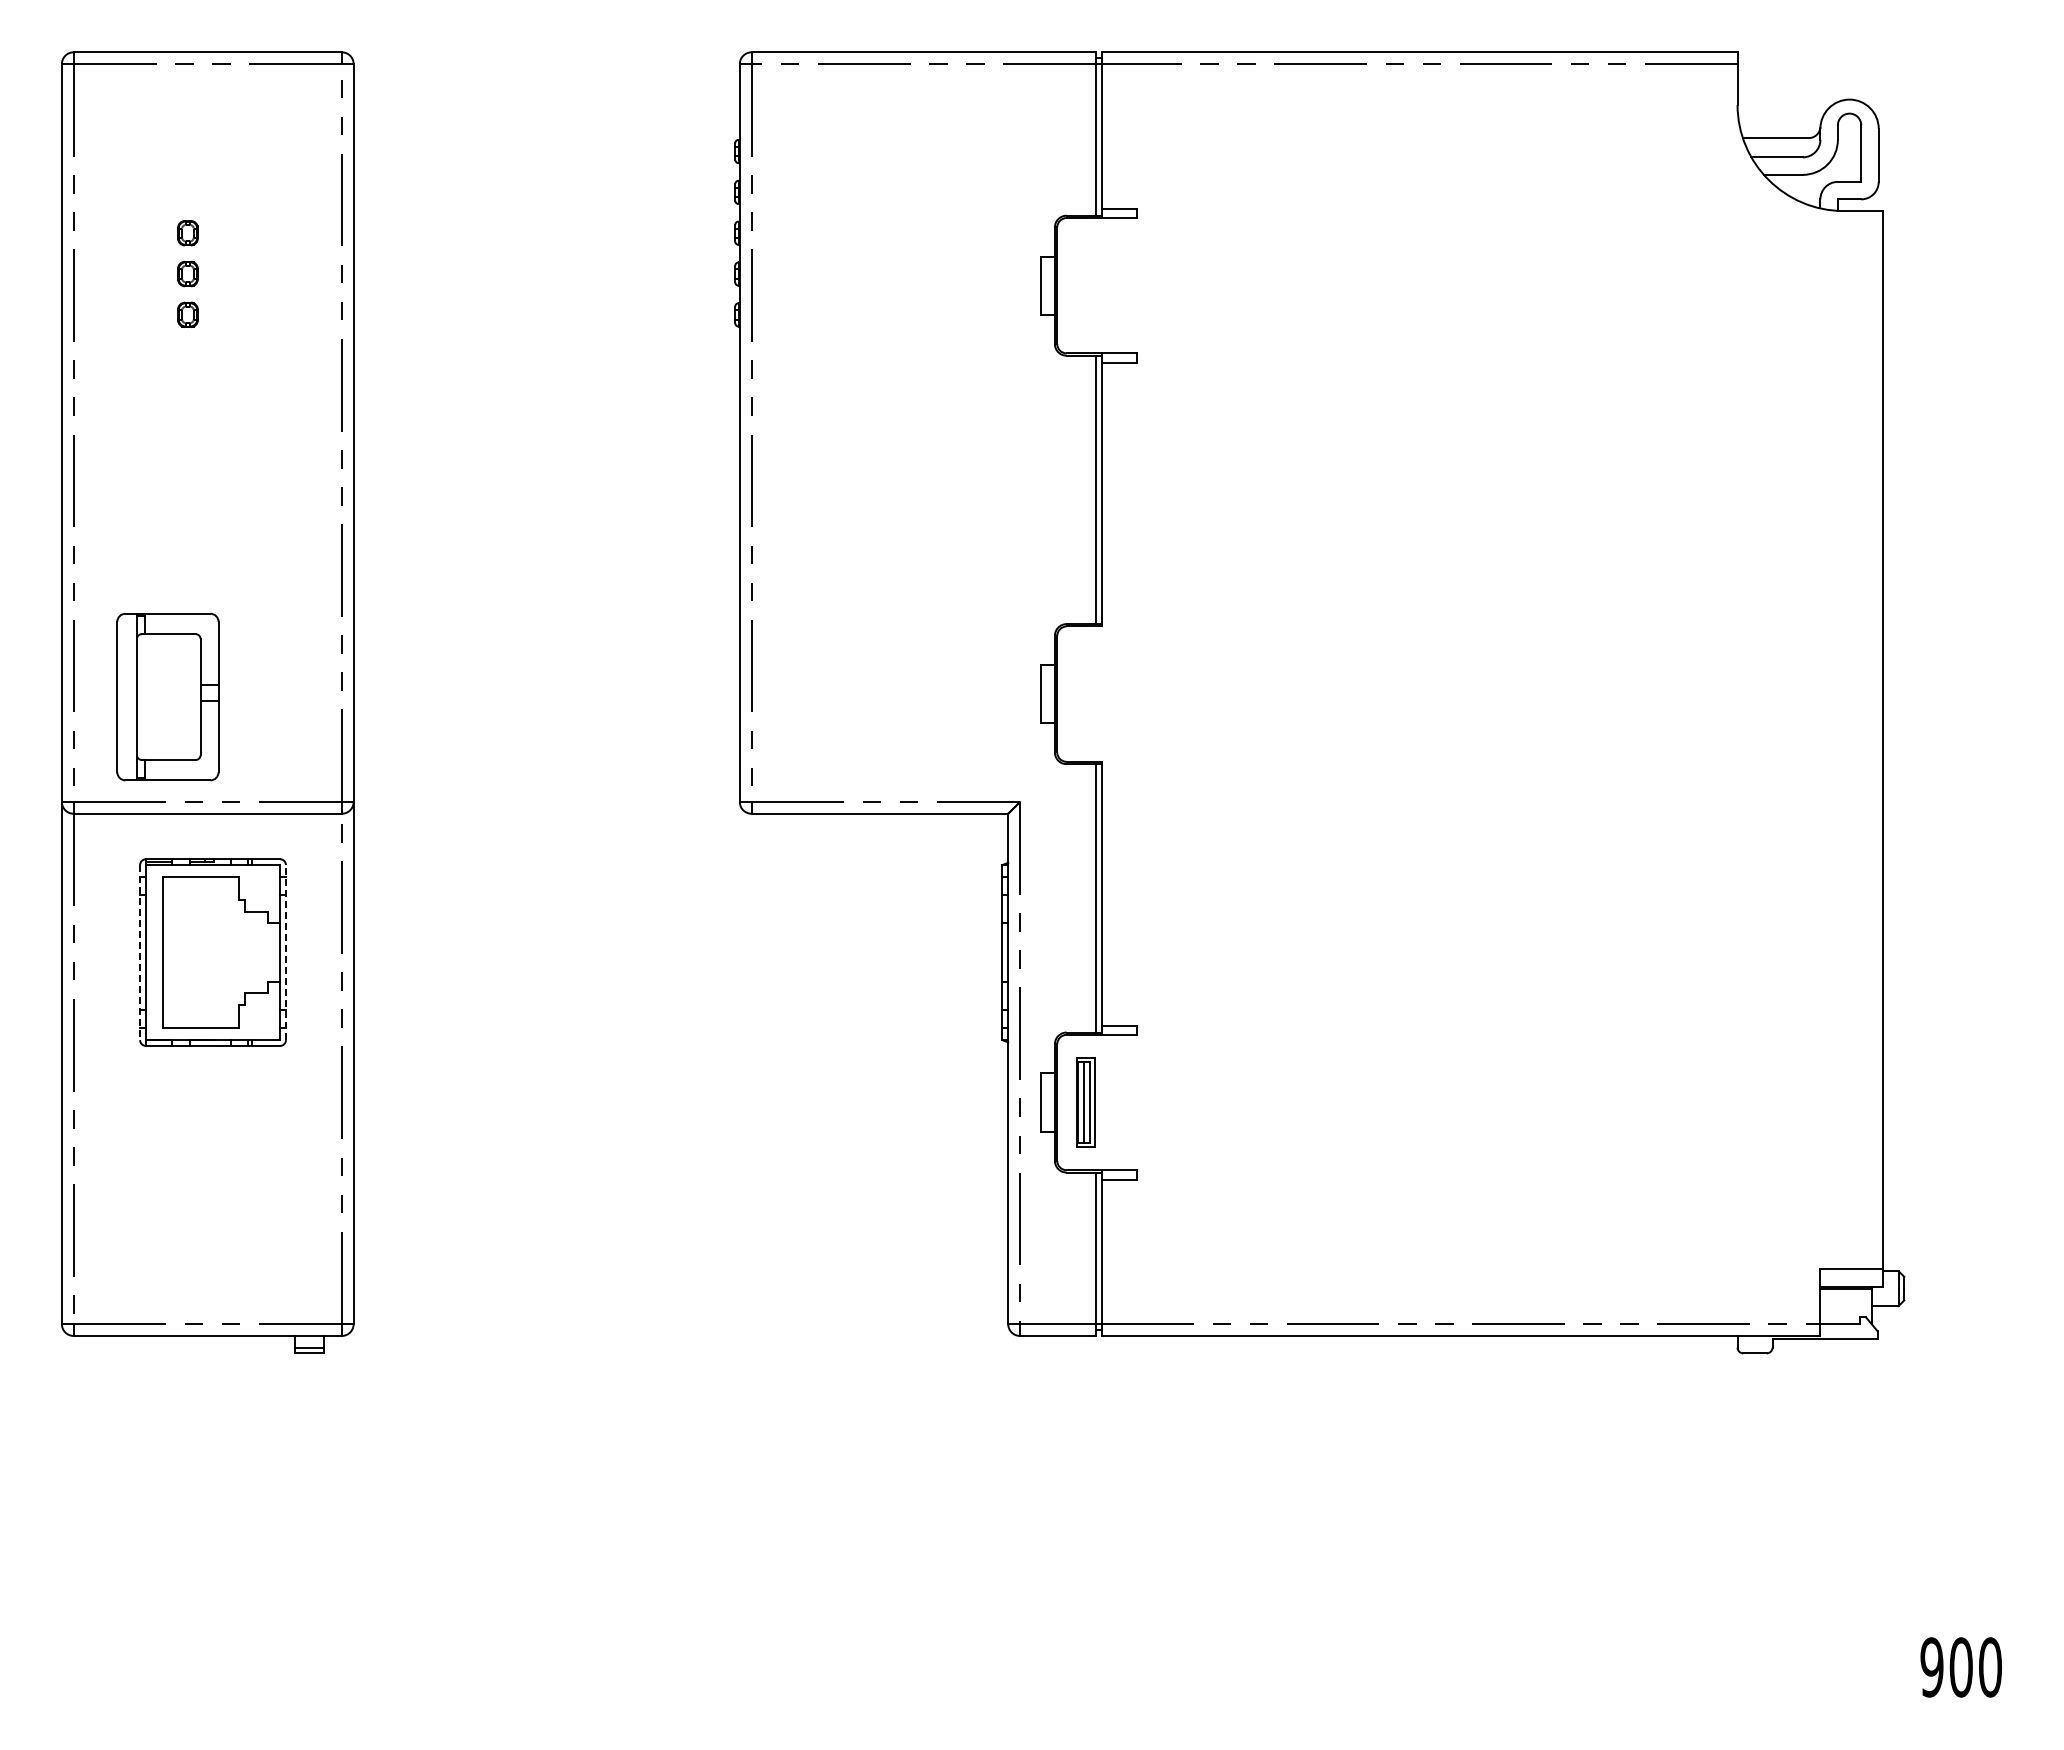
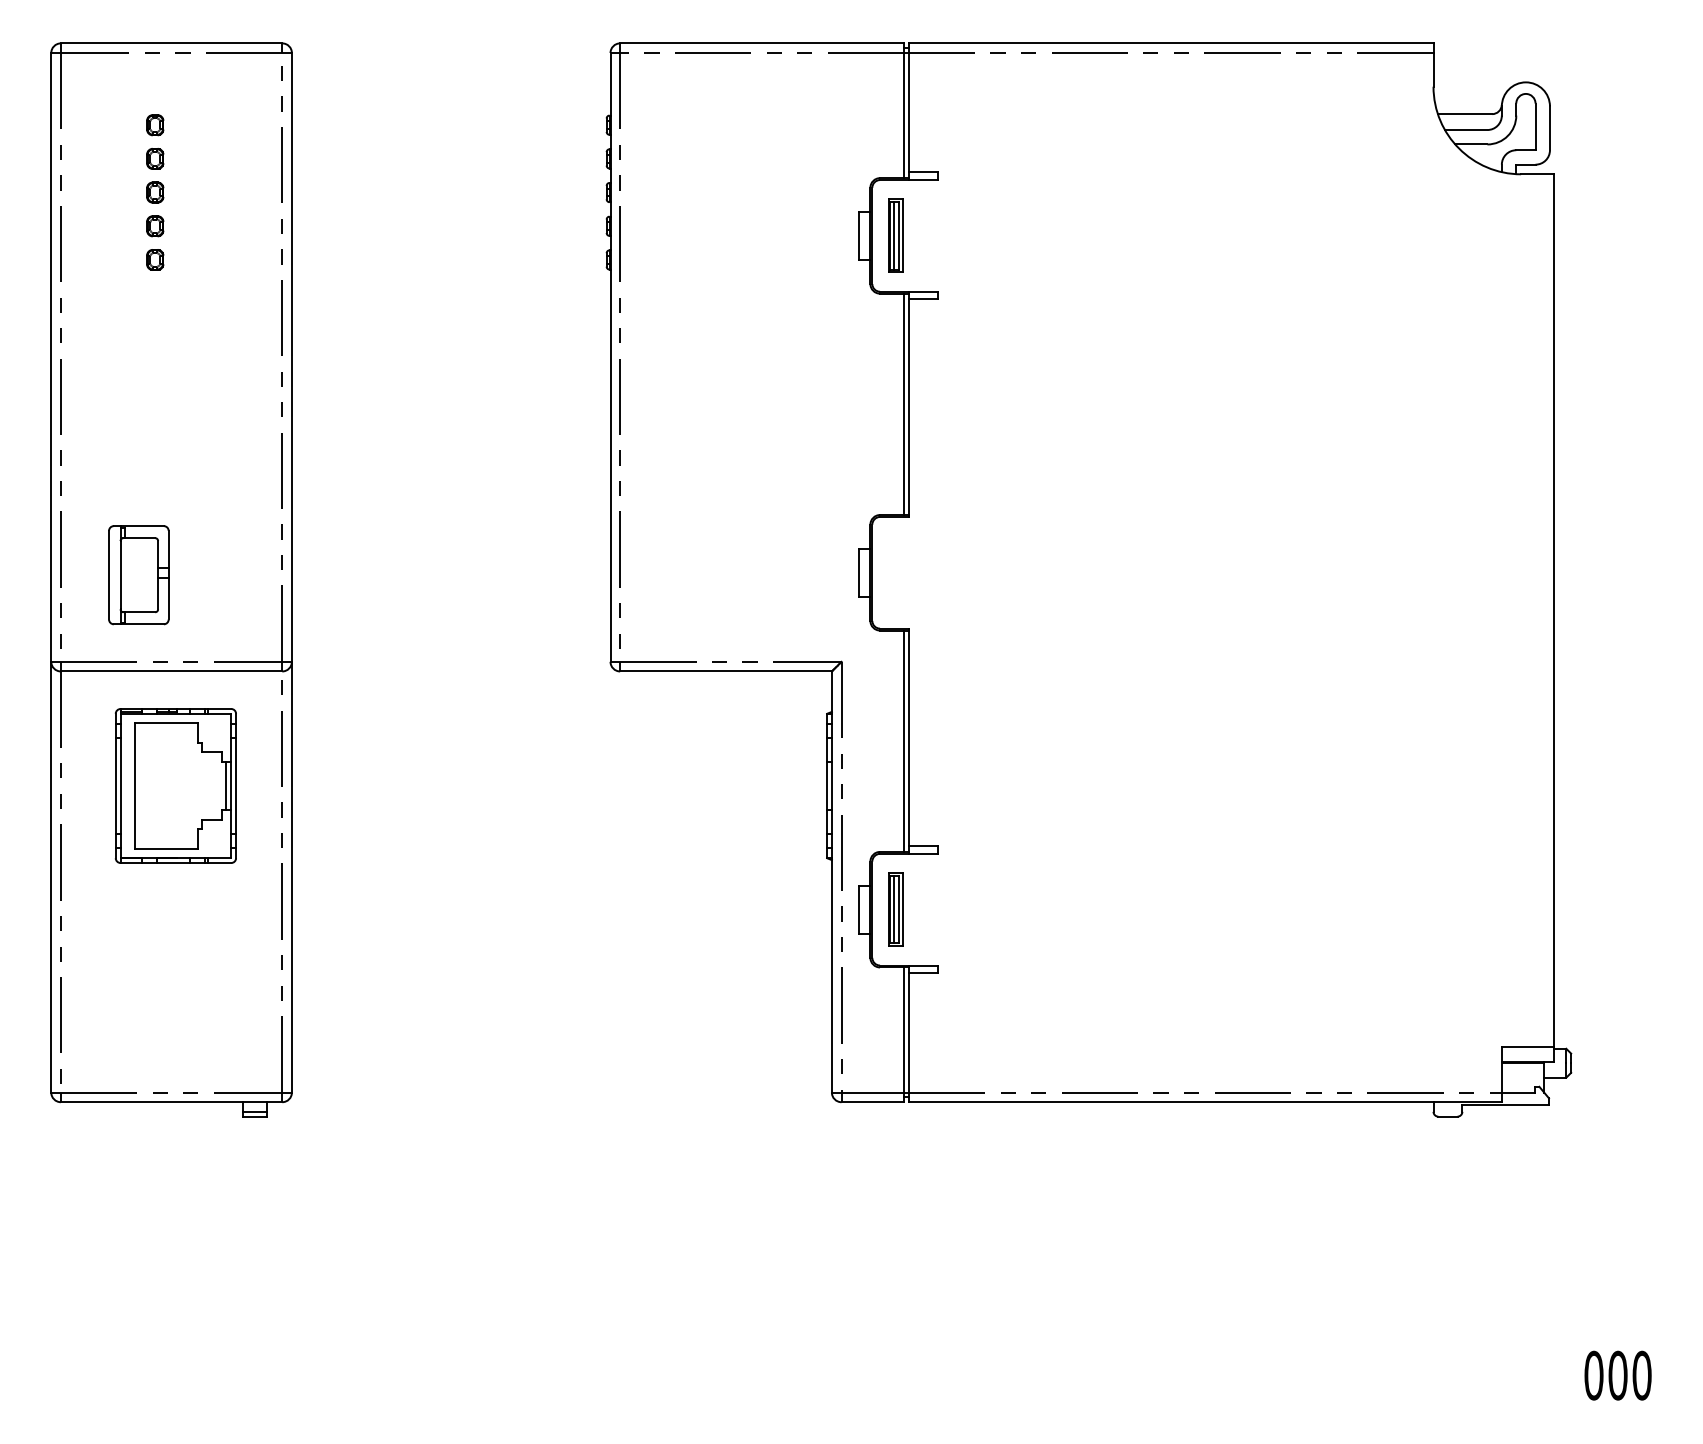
part: (187, 151) -> (154, 125), added
part: (187, 192) -> (154, 159), added
part: (1085, 285) -> (895, 235), added
part: (168, 696) -> (139, 574), size x0.71
line: (140, 952) -> (116, 785), dashed -> solid
line: (274, 952) -> (226, 785), added
line: (285, 952) -> (235, 785), dashed -> solid
text: (1931, 1667) -> (1593, 1375), 900 -> 000

